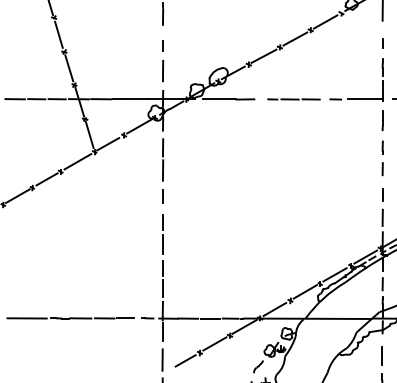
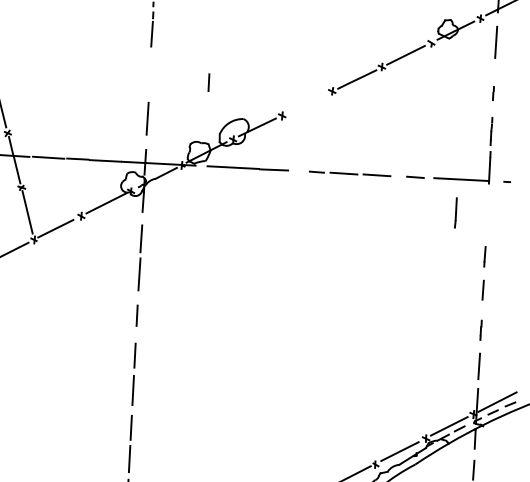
line: (162, 45) -> (208, 81), moved
line: (263, 55) -> (306, 102), removed
line: (382, 120) -> (455, 212), moved

